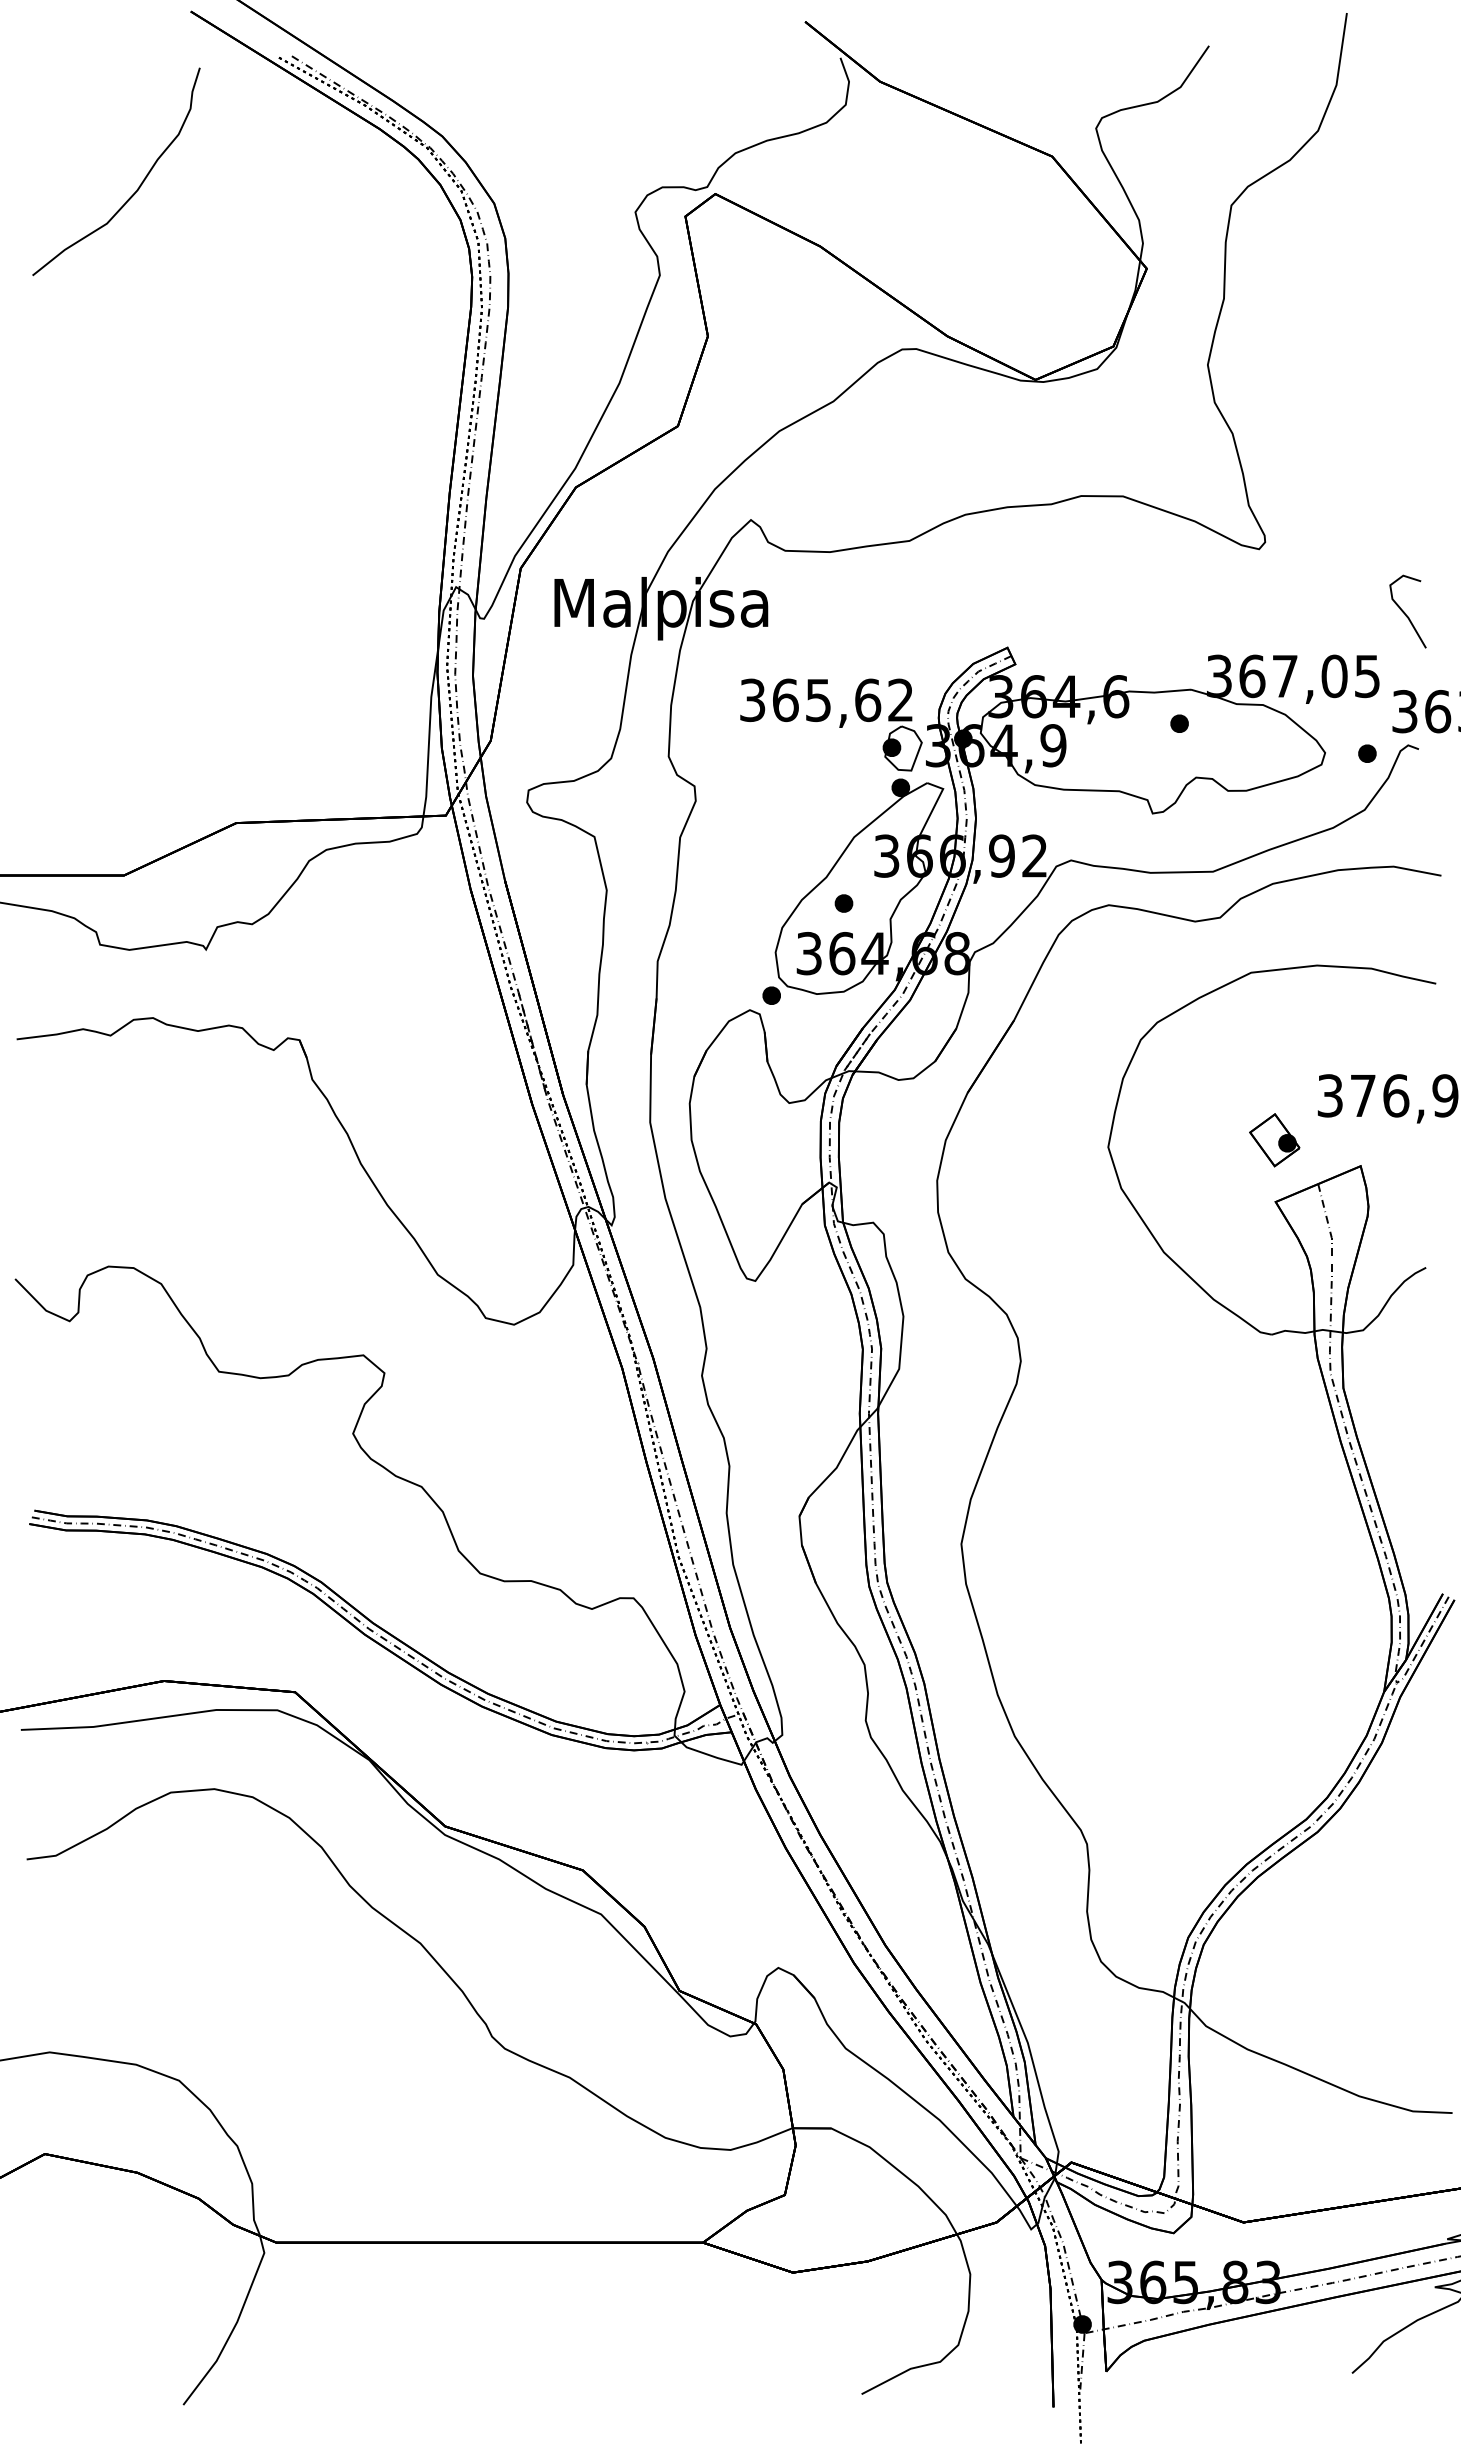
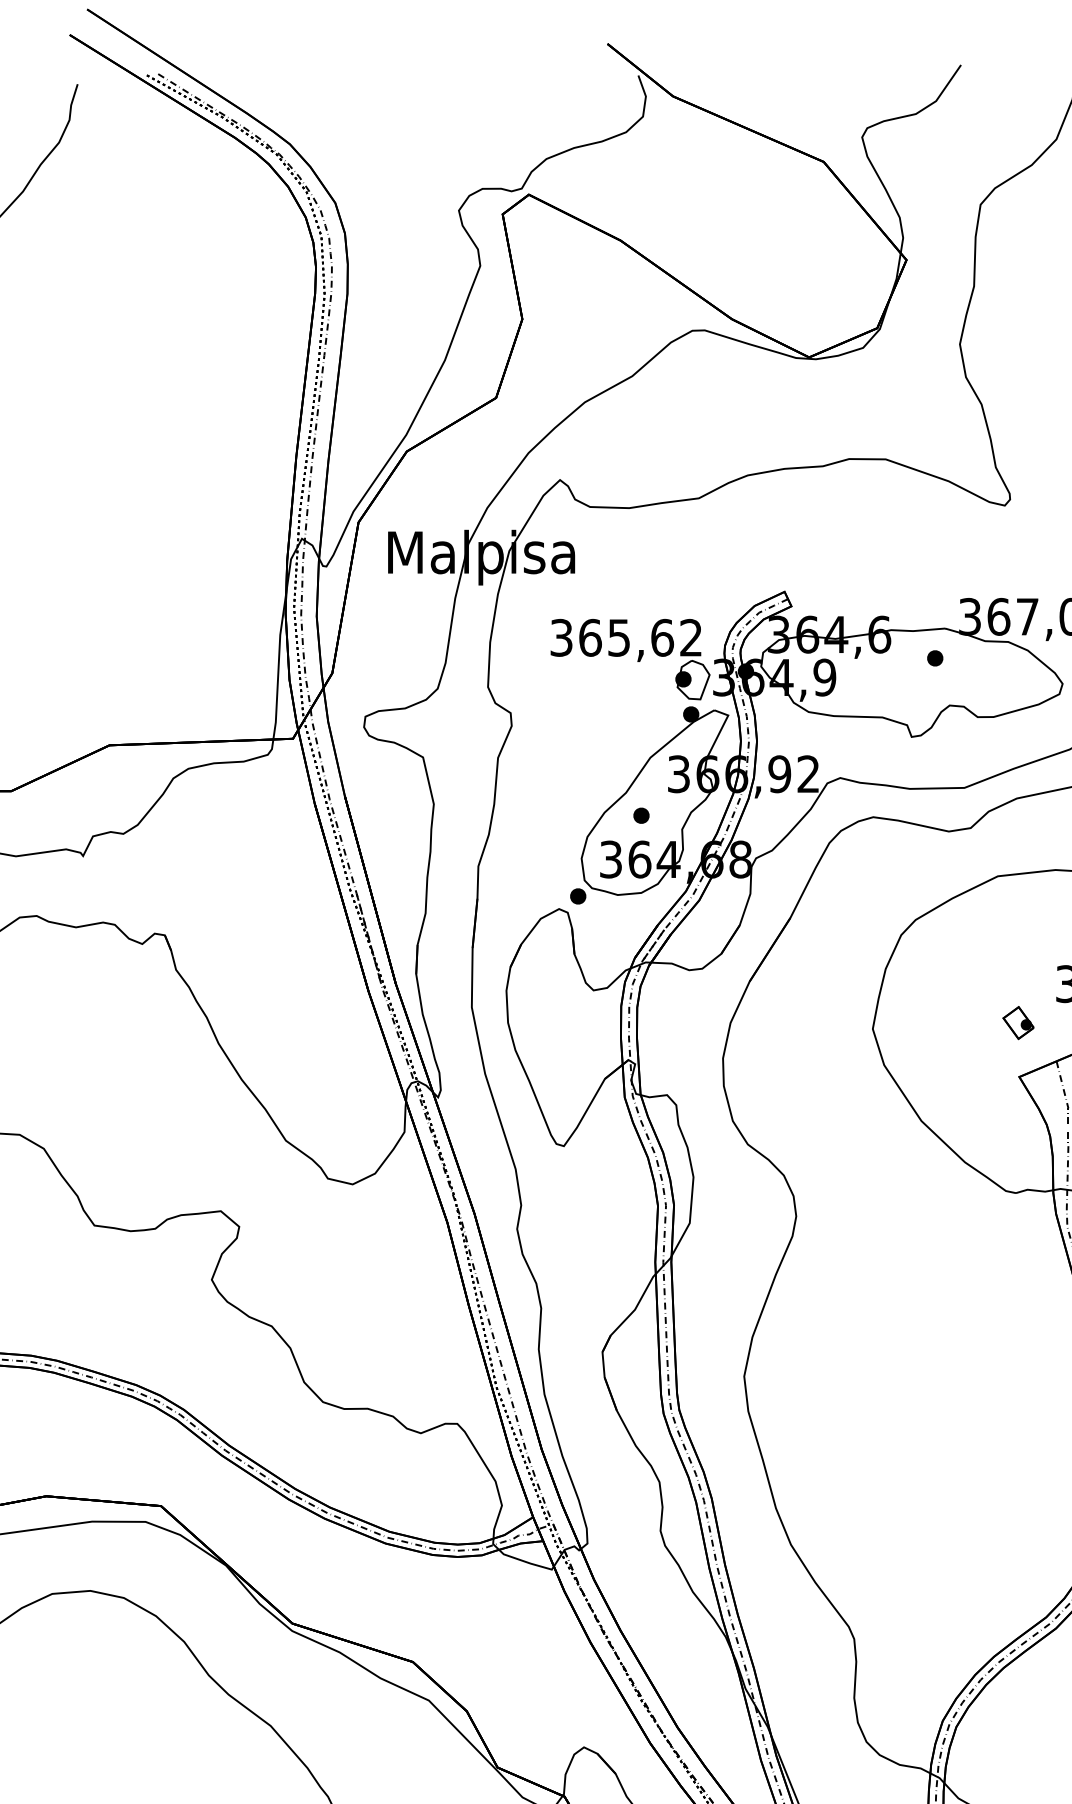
part: (1274, 1140) -> (1018, 1023), size x0.7

